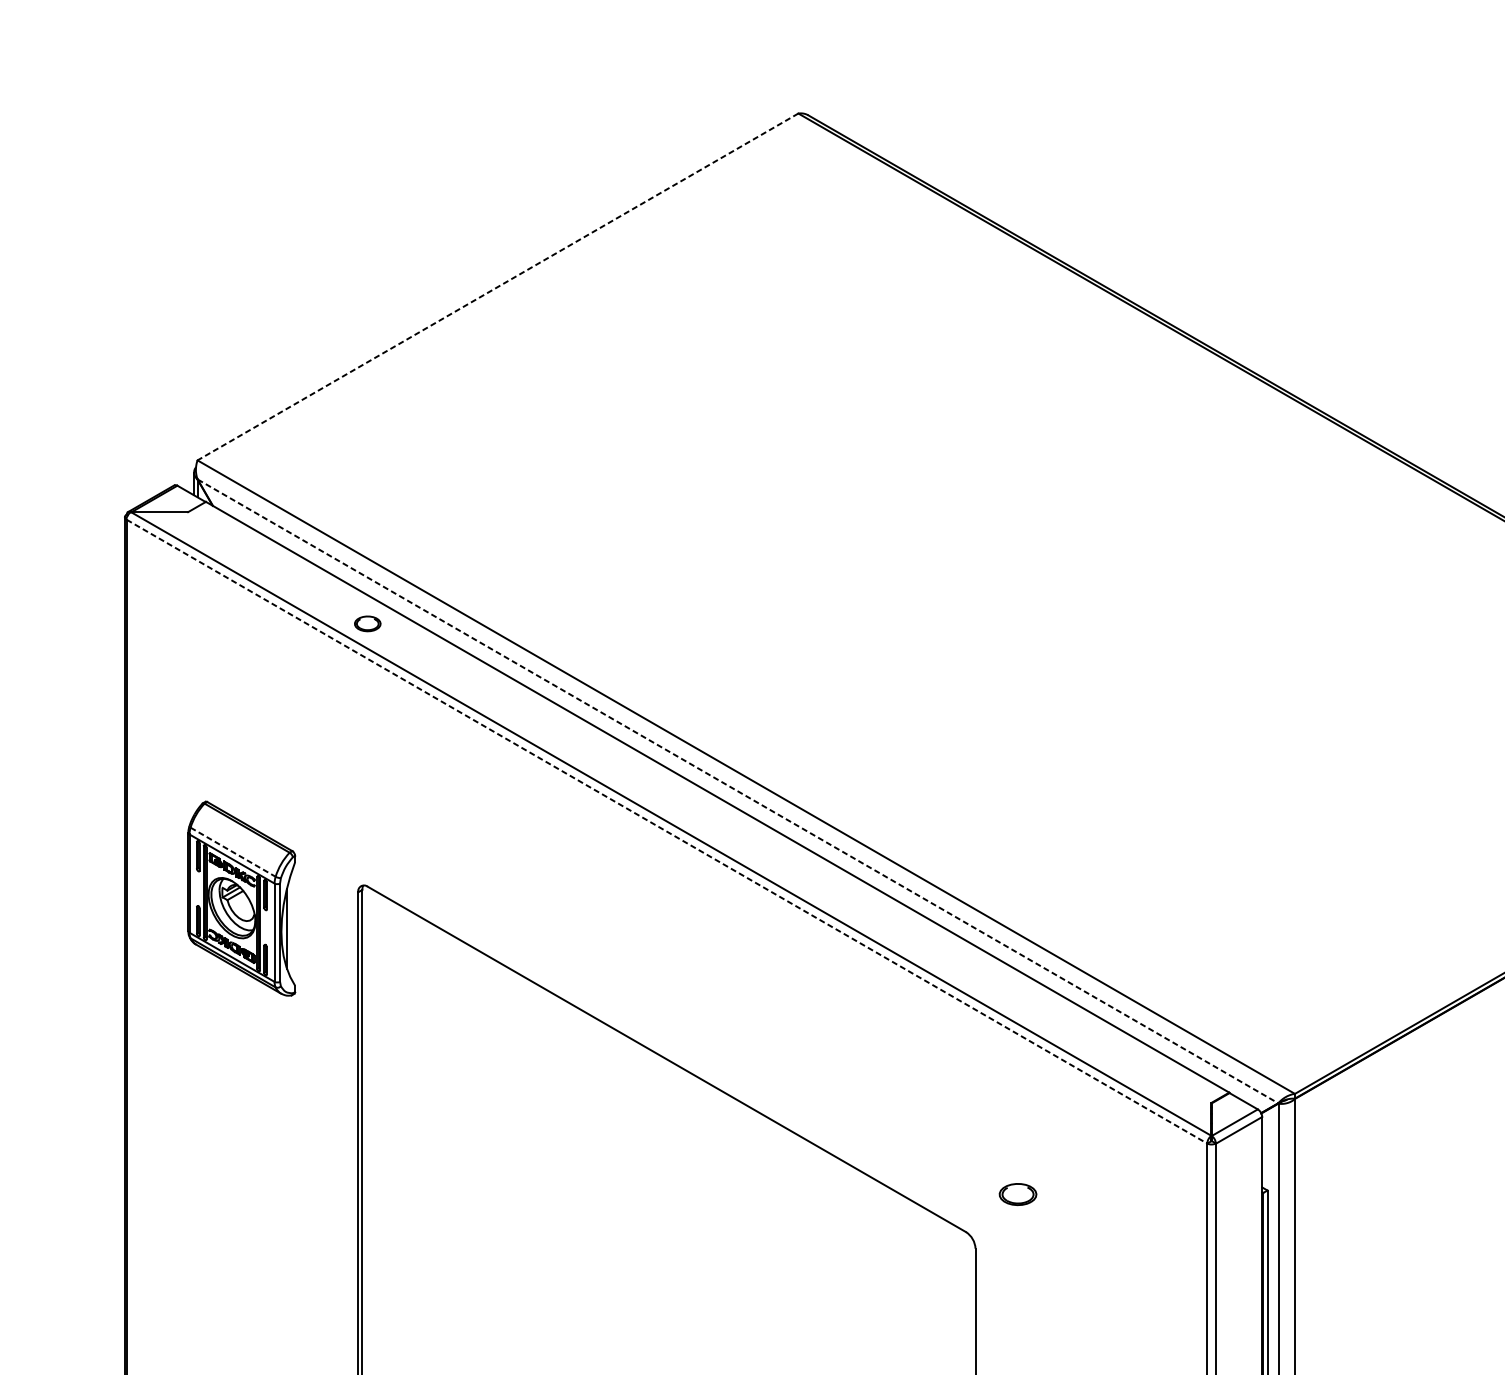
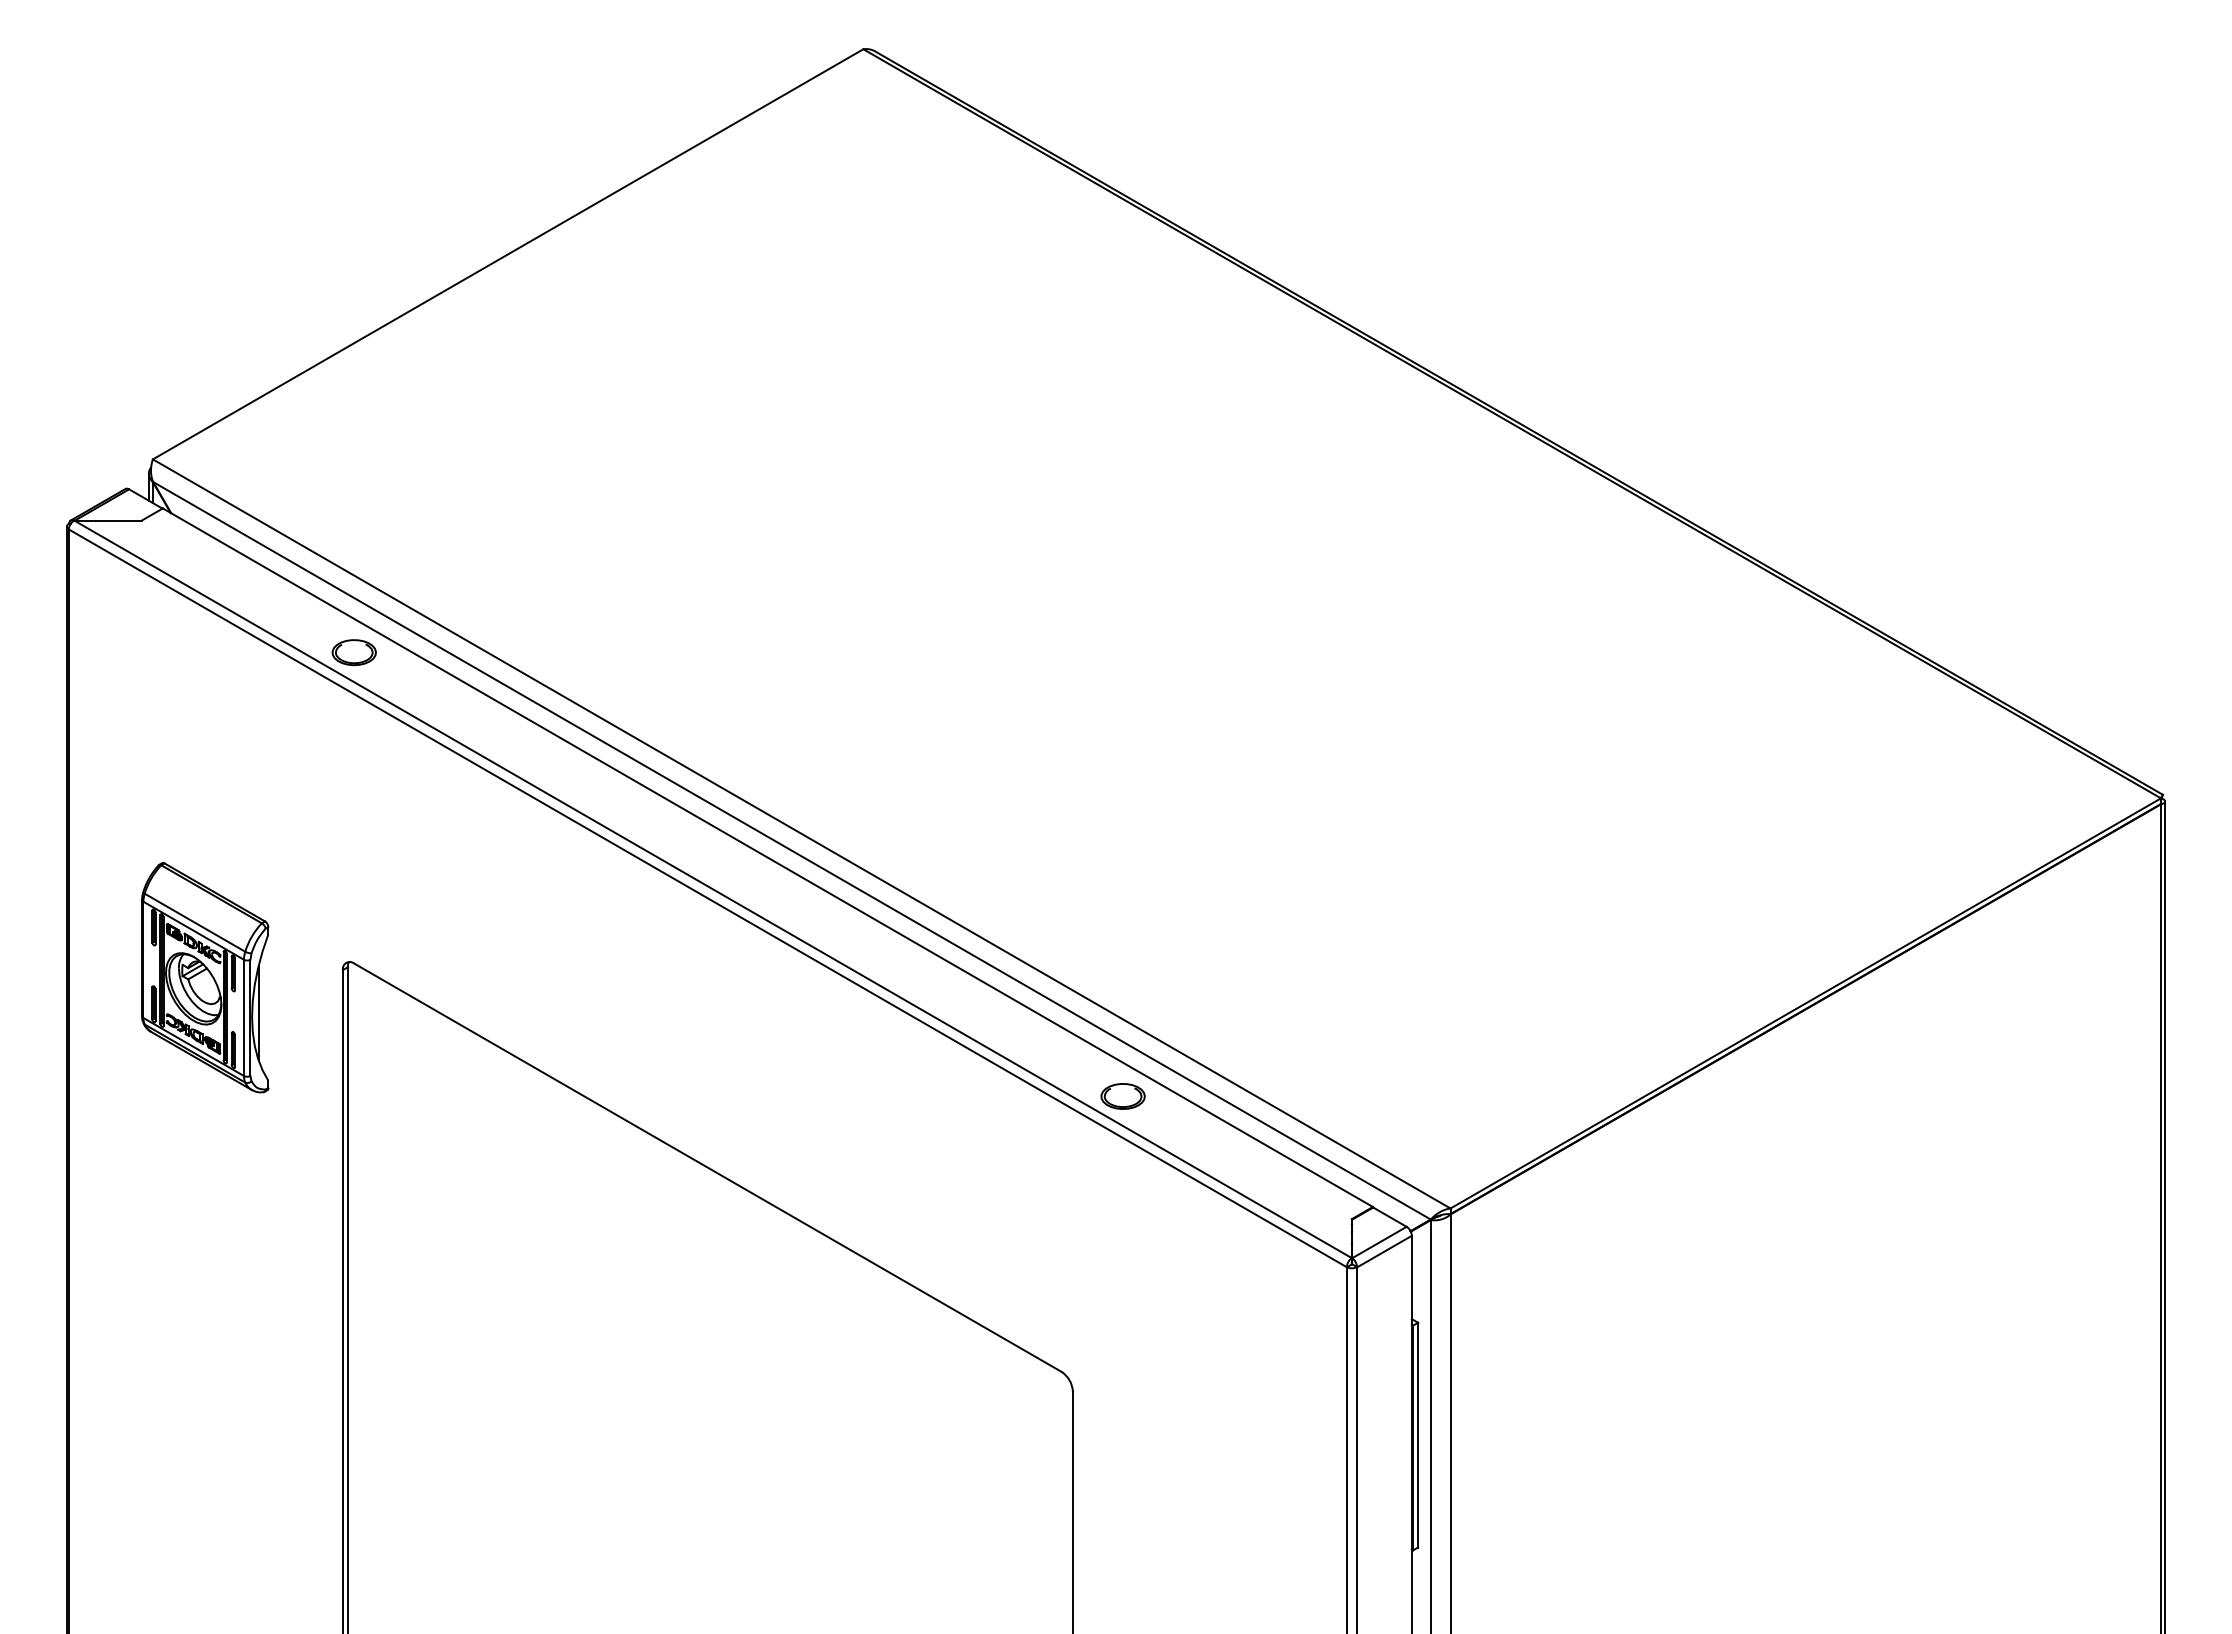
line: (497, 287) -> (507, 254), dashed -> solid
part: (367, 623) -> (353, 652), size x1.43
line: (738, 791) -> (792, 850), dashed -> solid
line: (666, 831) -> (707, 898), dashed -> solid
line: (233, 852) -> (195, 922), dashed -> solid
part: (1017, 1194) -> (1122, 1096), moved

